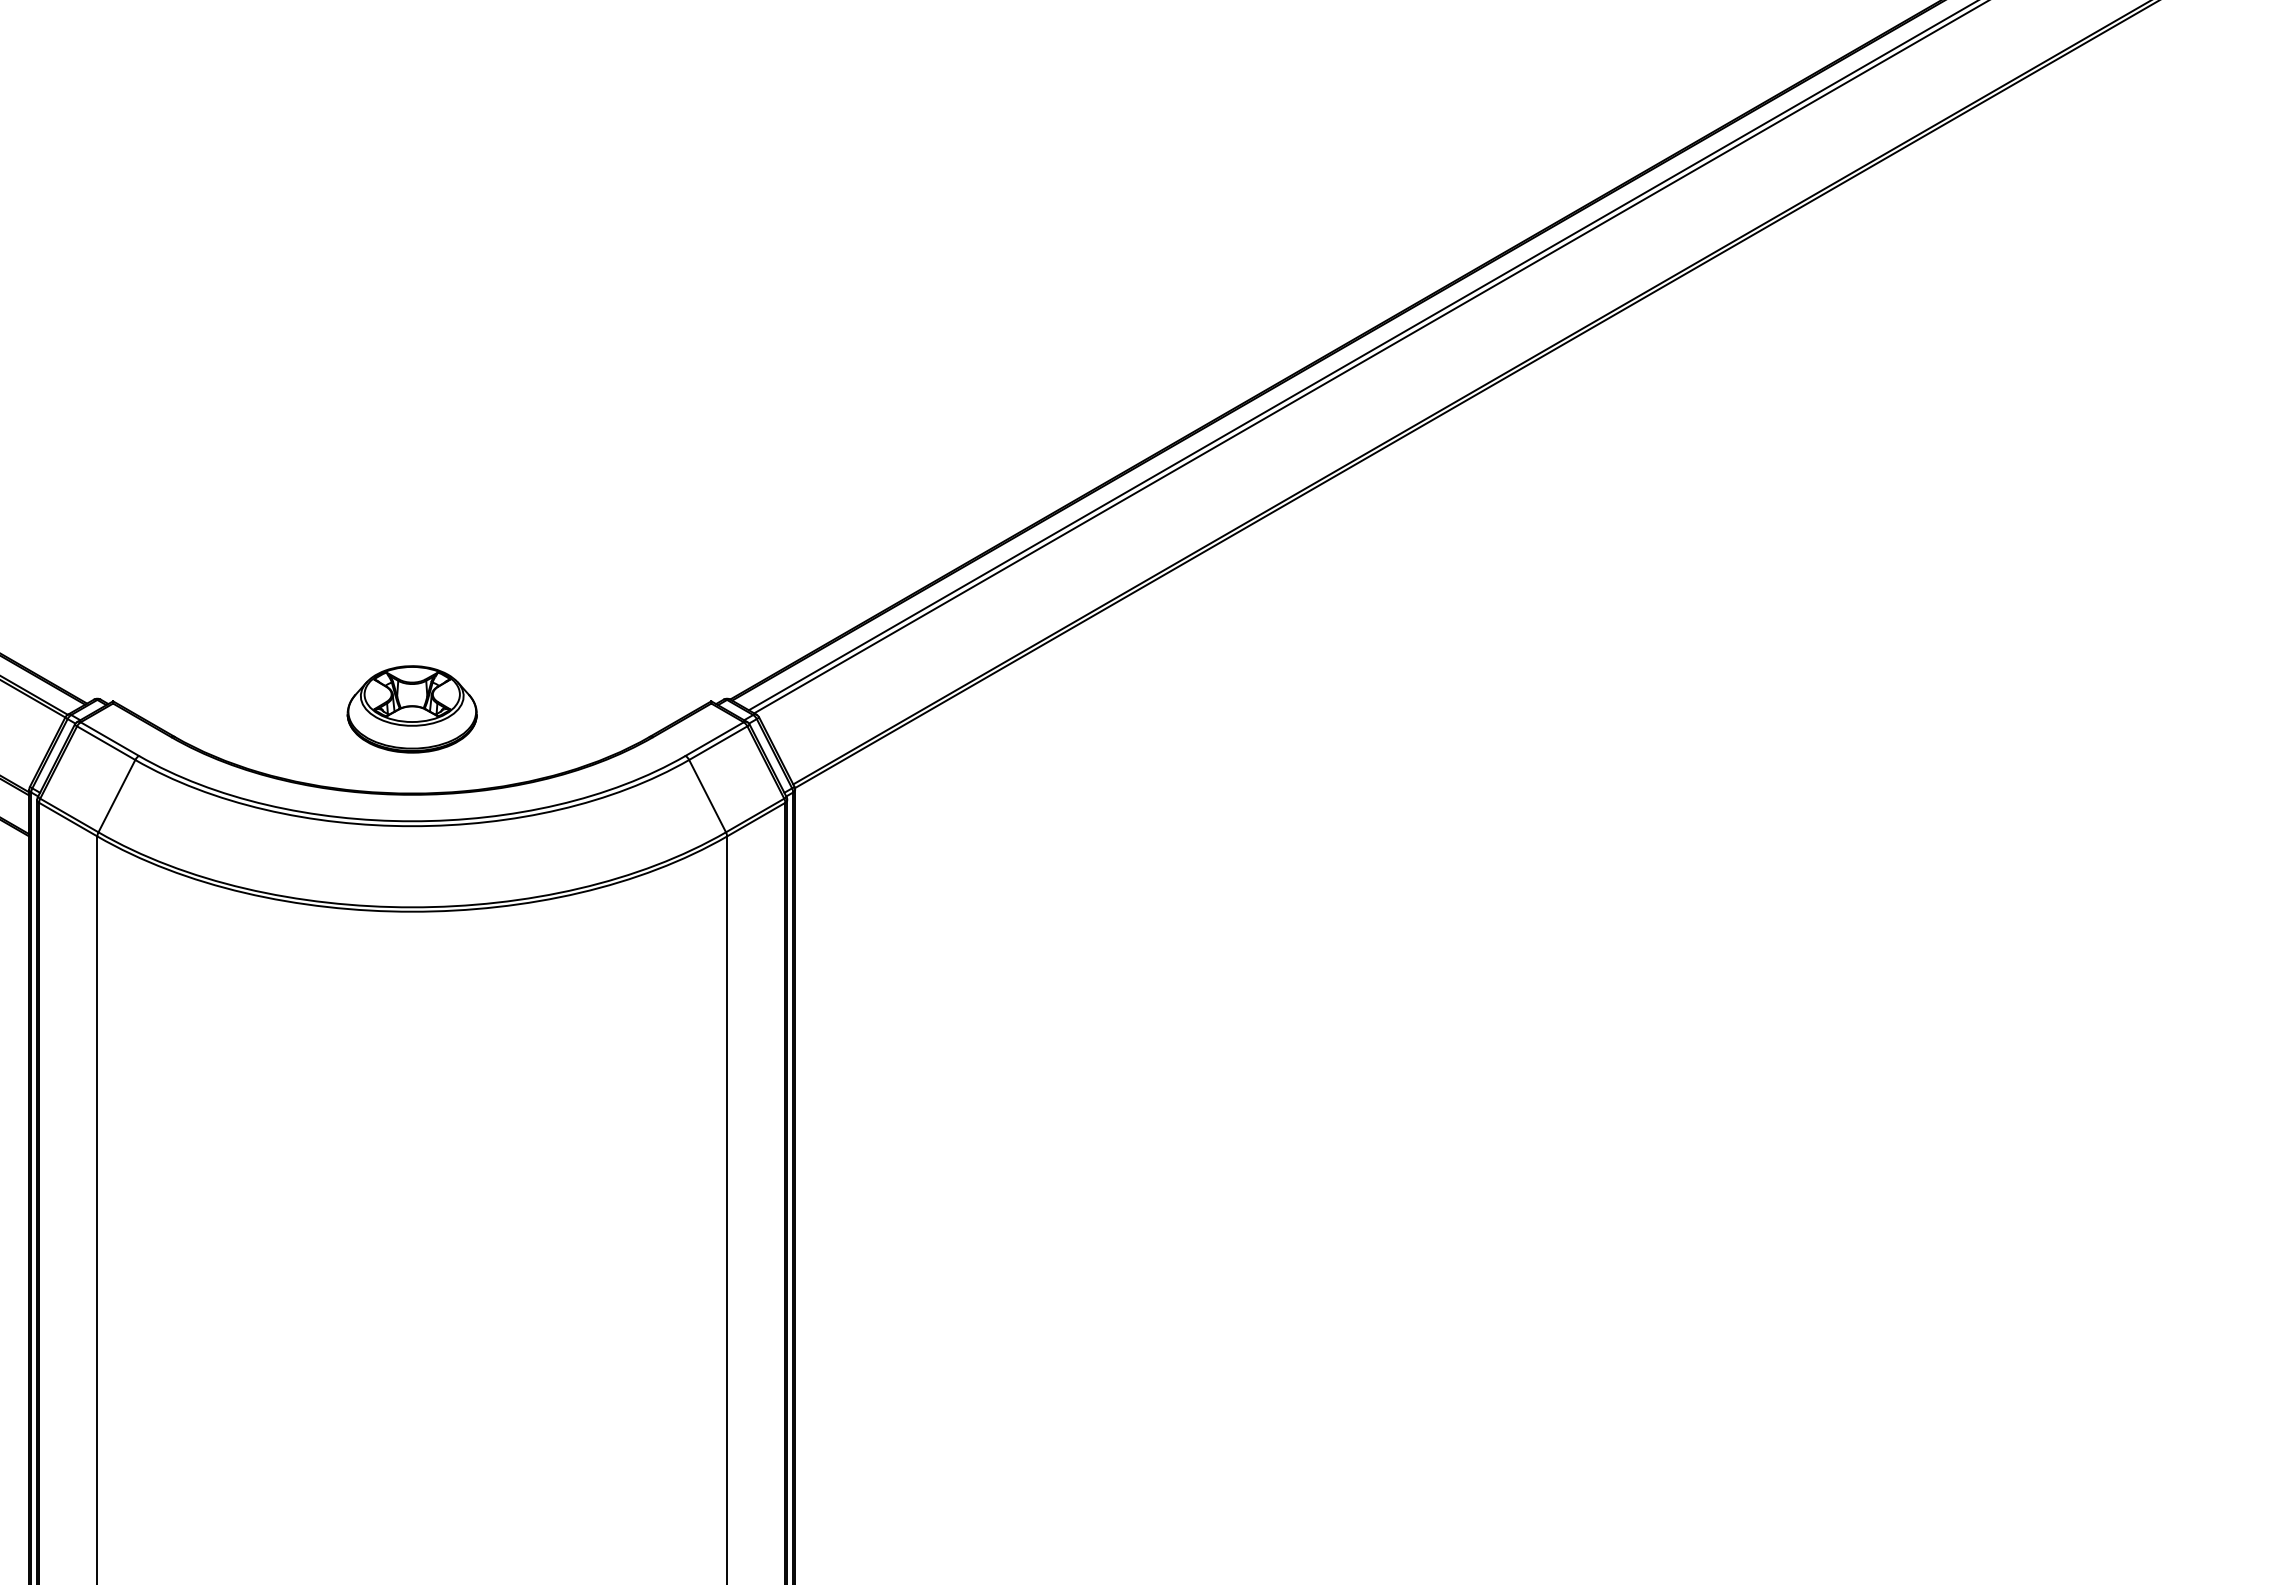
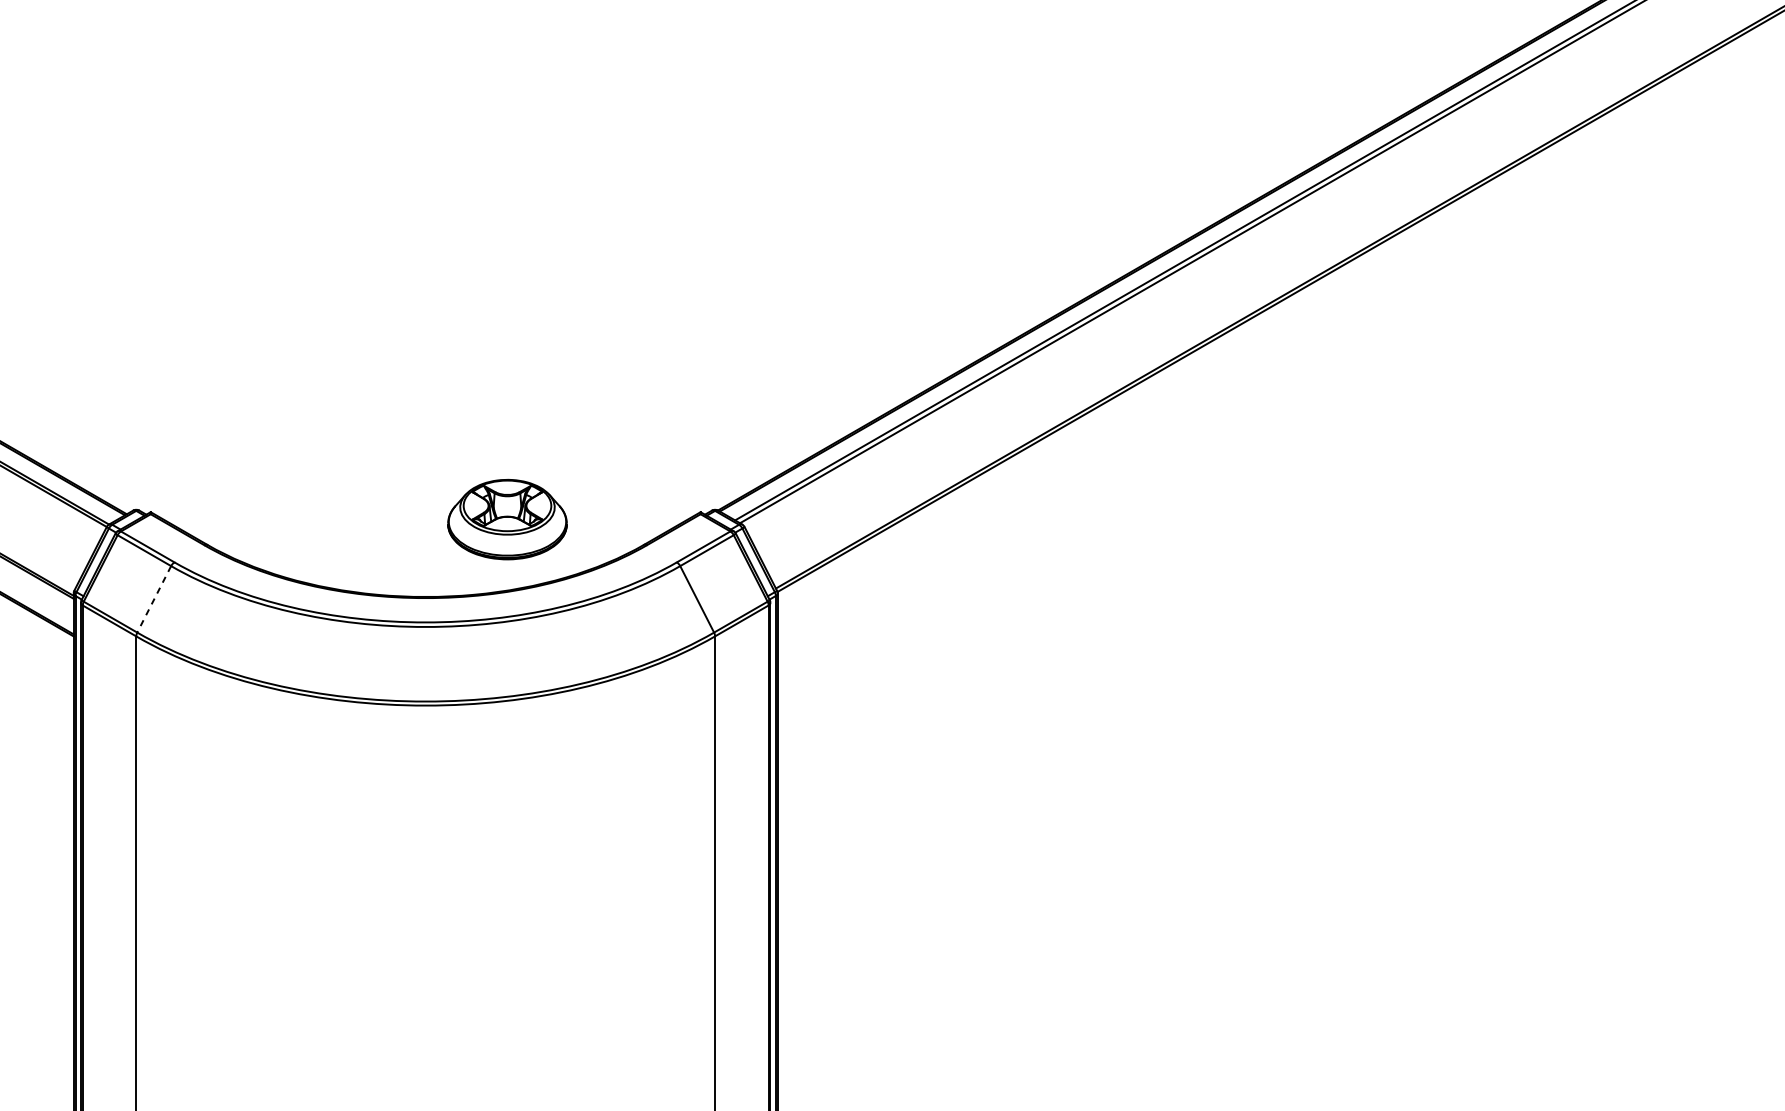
part: (411, 709) -> (506, 519), moved
line: (116, 796) -> (153, 599), solid -> dashed

